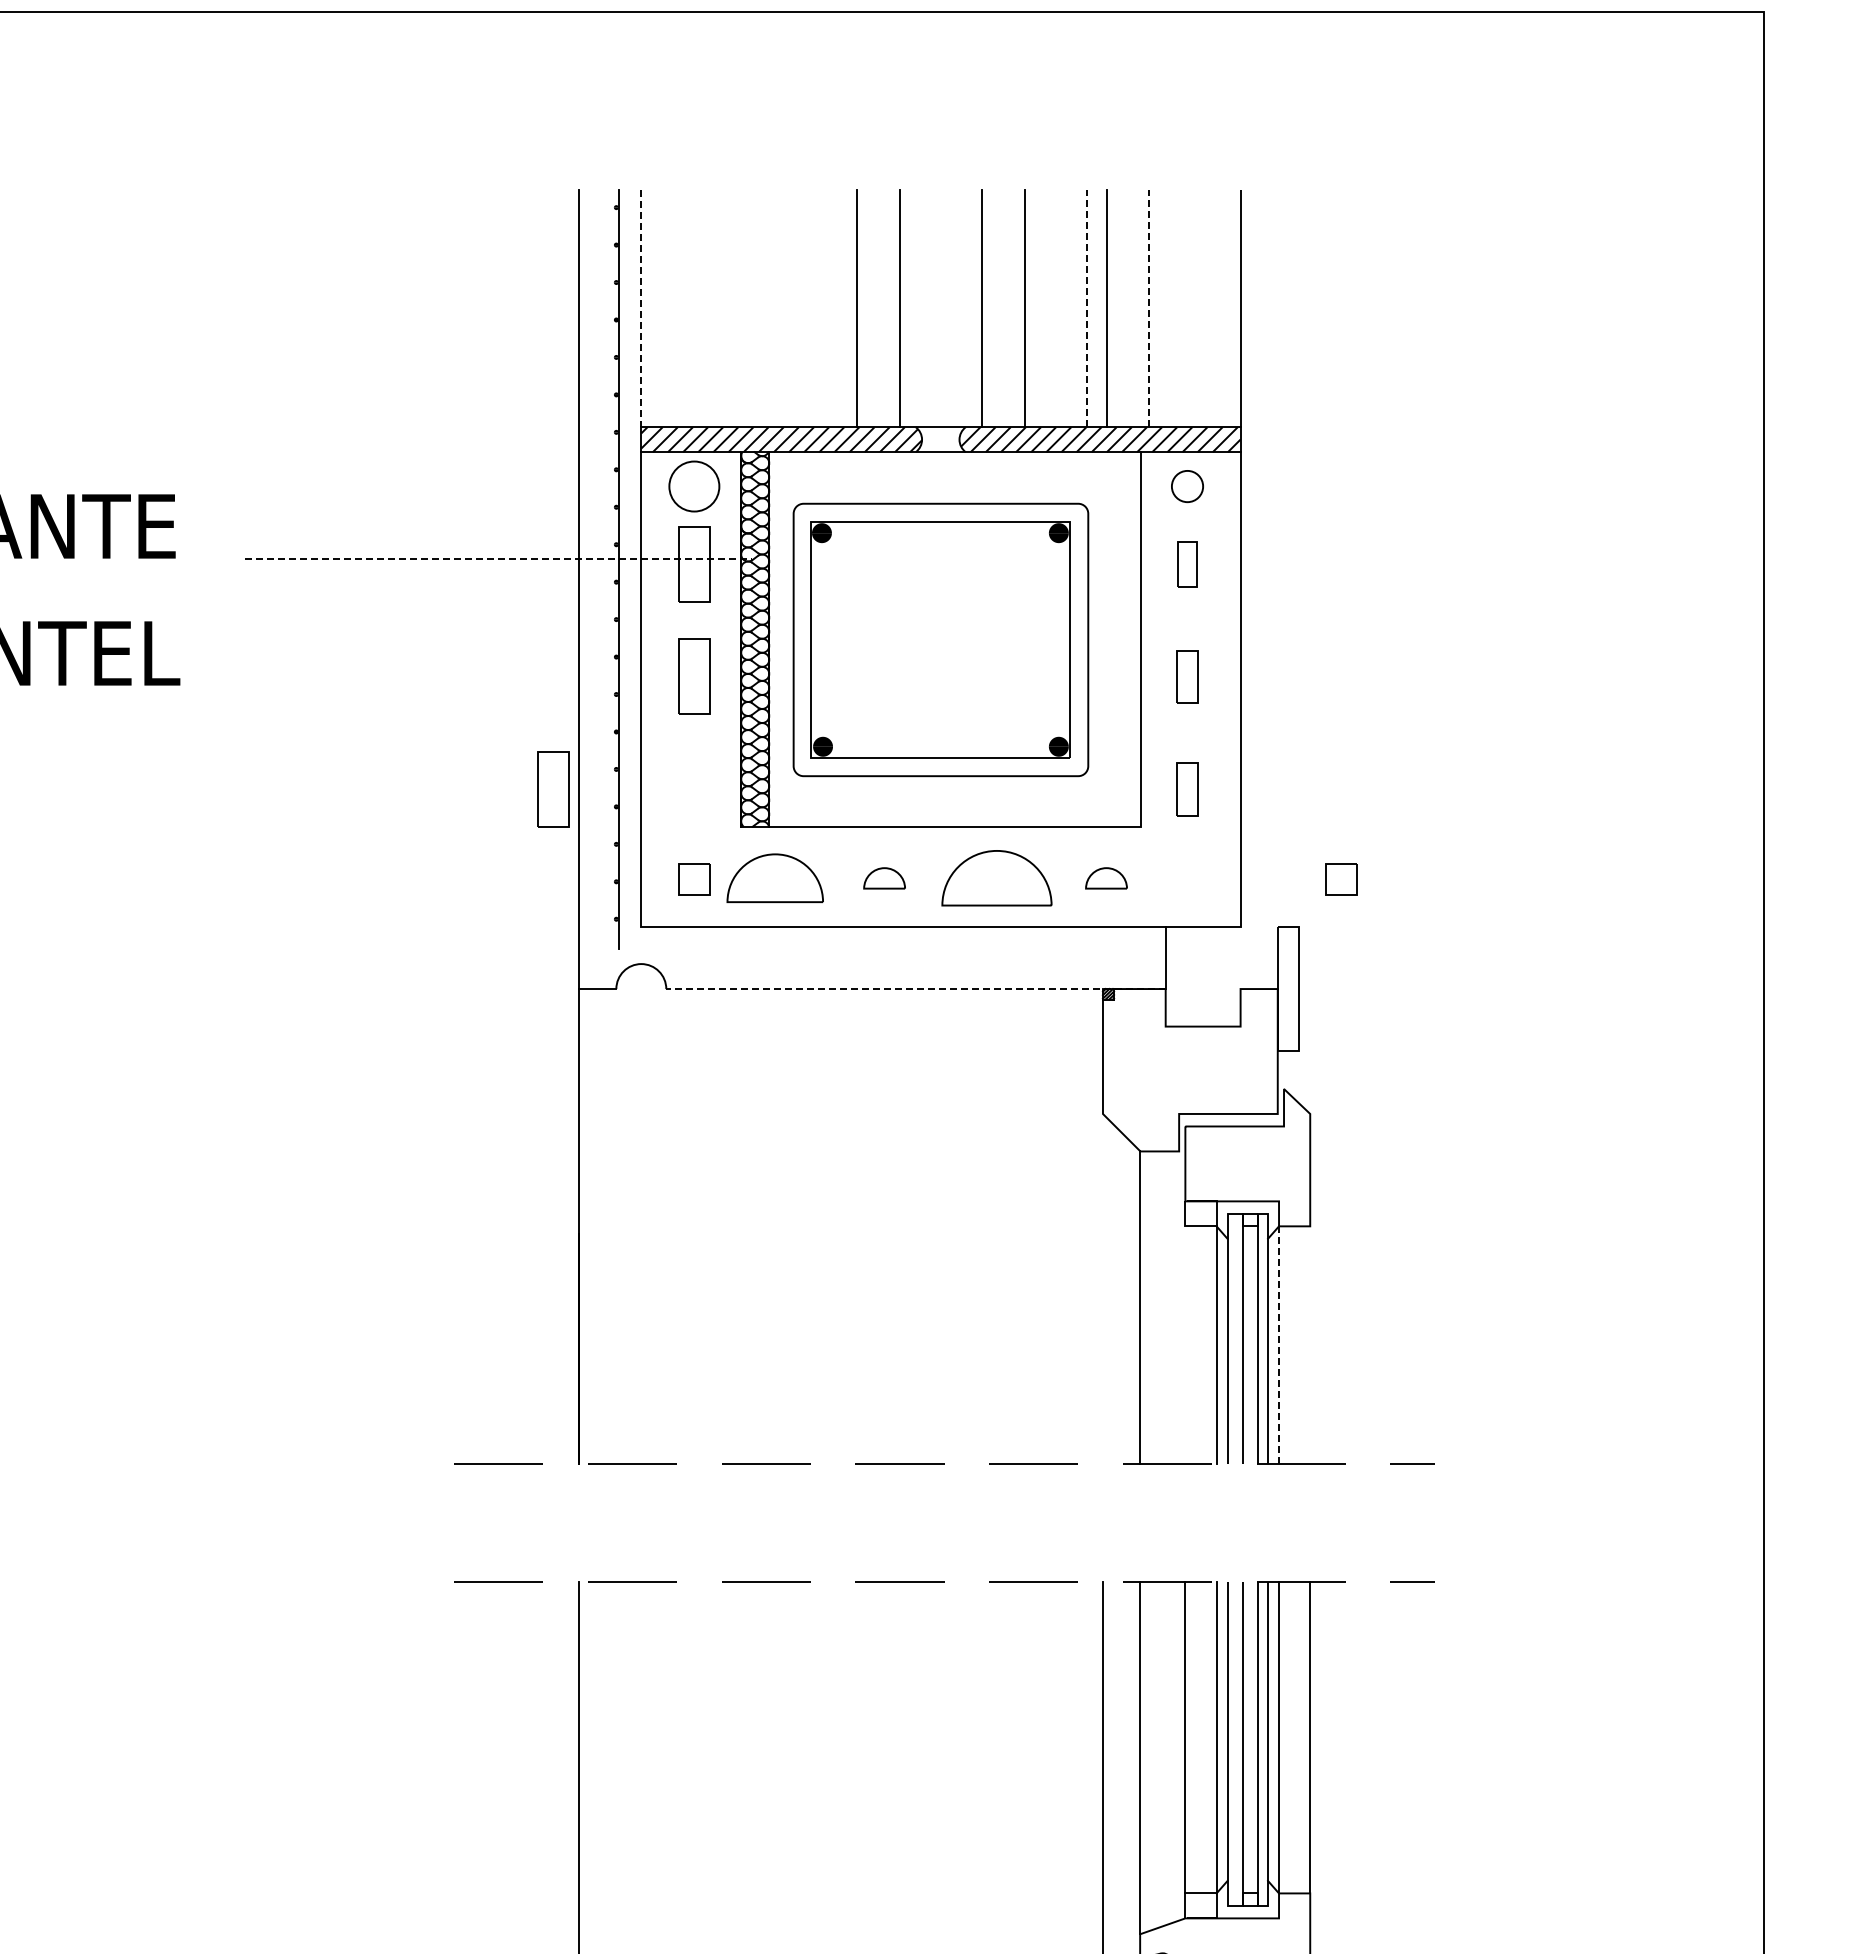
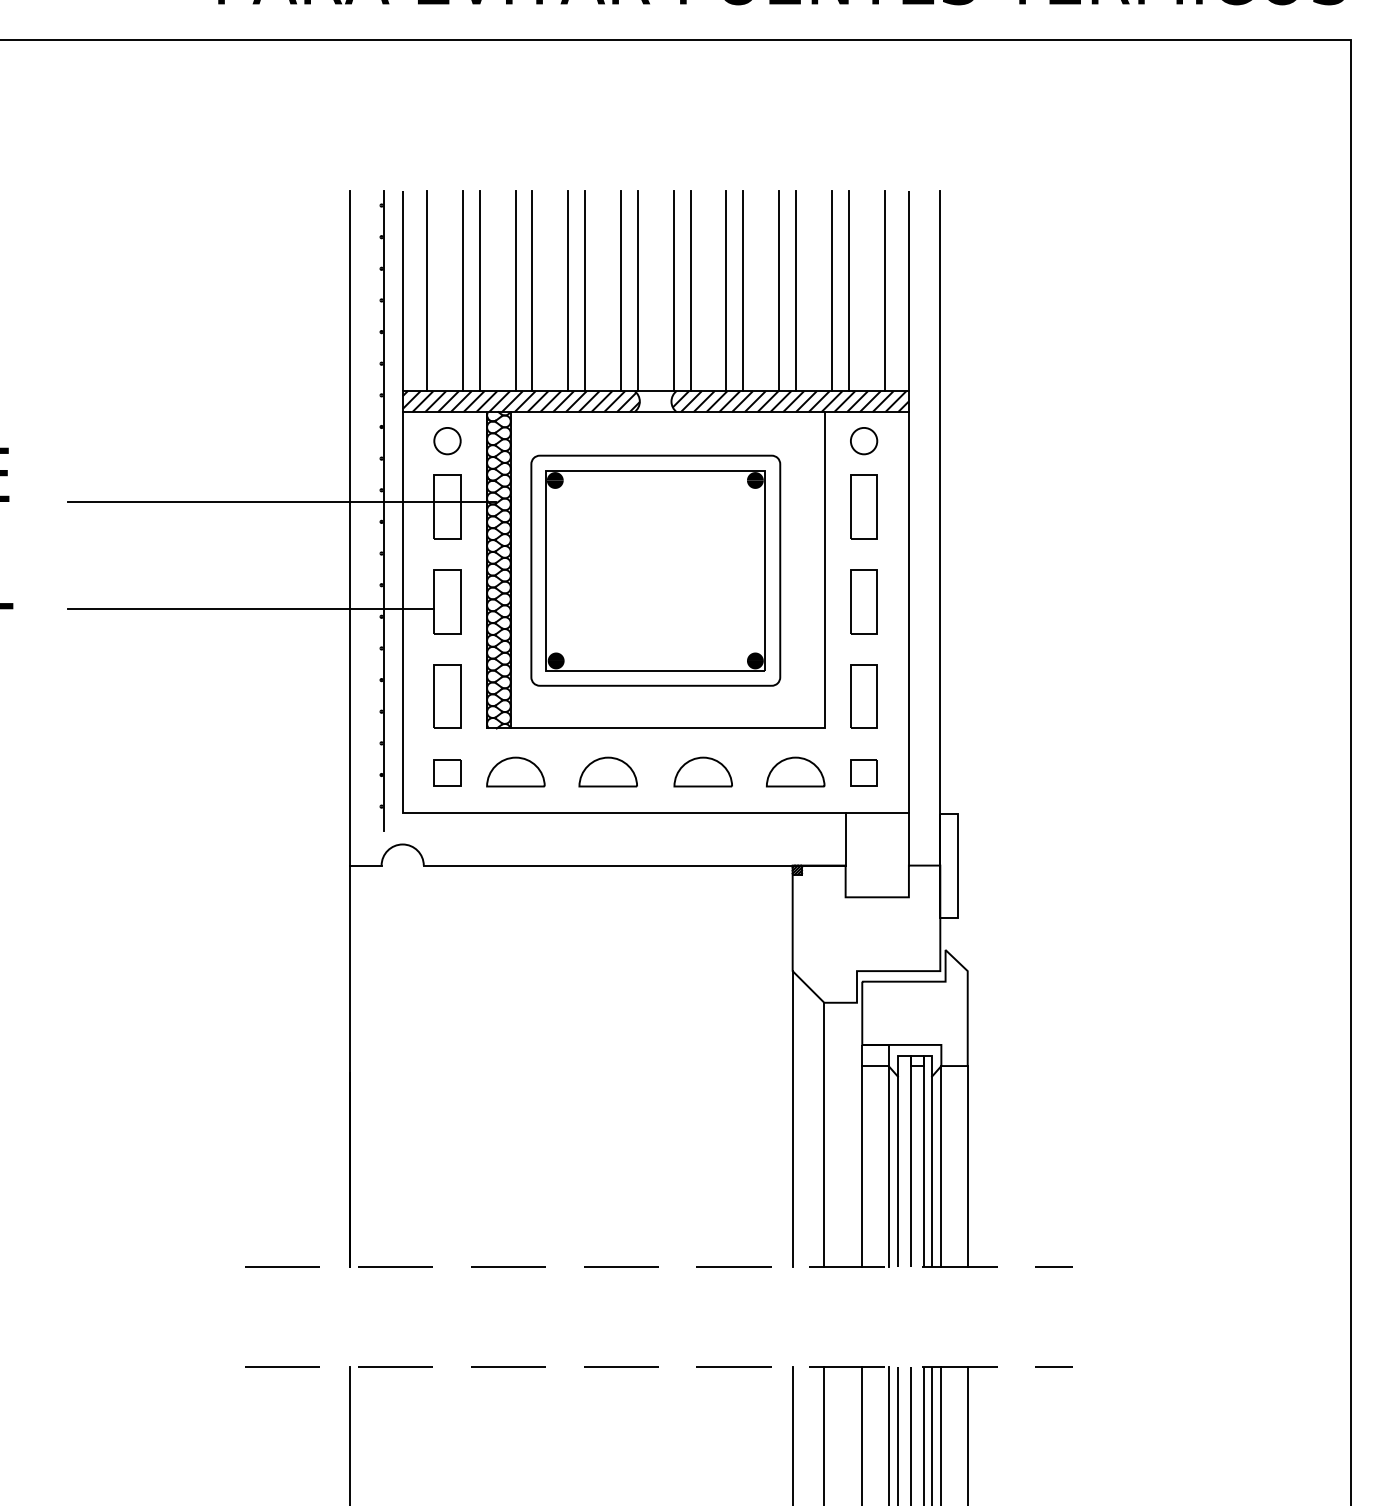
line: (641, 308) -> (402, 290), dashed -> solid
line: (670, 308) -> (427, 290), added
line: (712, 308) -> (462, 290), added
line: (732, 308) -> (479, 290), added
line: (774, 308) -> (515, 290), added
line: (794, 308) -> (532, 290), added
line: (837, 308) -> (568, 290), added
line: (919, 308) -> (637, 290), added
line: (962, 308) -> (674, 290), added
line: (1044, 308) -> (743, 290), added
line: (1087, 308) -> (779, 290), dashed -> solid
line: (1149, 308) -> (831, 290), dashed -> solid
line: (1169, 308) -> (848, 290), added
line: (1211, 308) -> (884, 290), added
circle: (694, 486) -> (447, 441), size x0.62
line: (498, 558) -> (282, 501), dashed -> solid
part: (1187, 564) -> (864, 506), size x1.67
line: (1277, 589) -> (940, 528), added
part: (1187, 676) -> (864, 601), size x1.43
line: (461, 685) -> (250, 609), added
part: (553, 789) -> (447, 697), moved
part: (1187, 789) -> (864, 697), size x1.43
part: (775, 878) -> (516, 772), size x0.71
part: (884, 878) -> (608, 772), size x1.67
part: (997, 878) -> (703, 772), size x0.62
part: (1106, 878) -> (795, 772), size x1.67
part: (1341, 879) -> (864, 773), moved
line: (1240, 957) -> (908, 838), added
line: (915, 989) -> (634, 865), dashed -> solid
line: (1102, 1288) -> (792, 1118), added
line: (1185, 1345) -> (862, 1166), added
line: (1279, 1345) -> (941, 1166), dashed -> solid
line: (1310, 1345) -> (967, 1166), added

